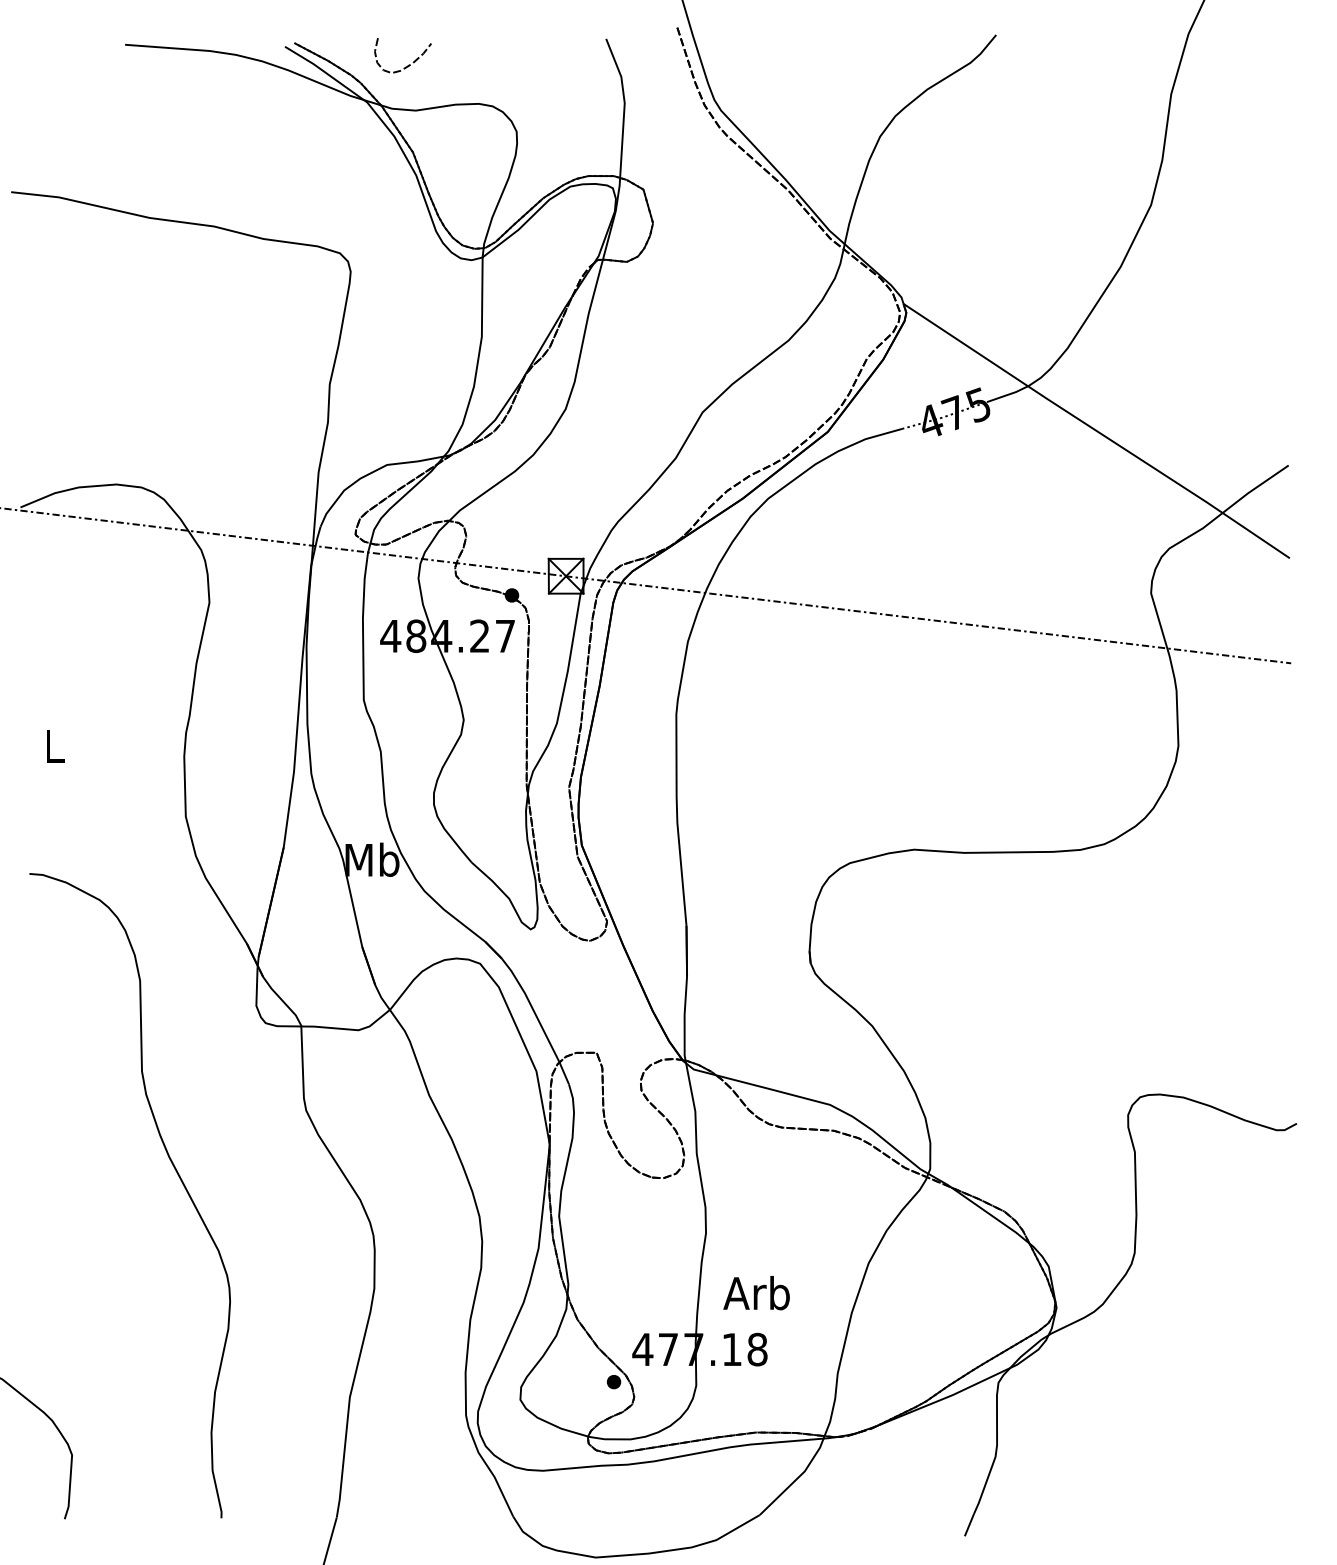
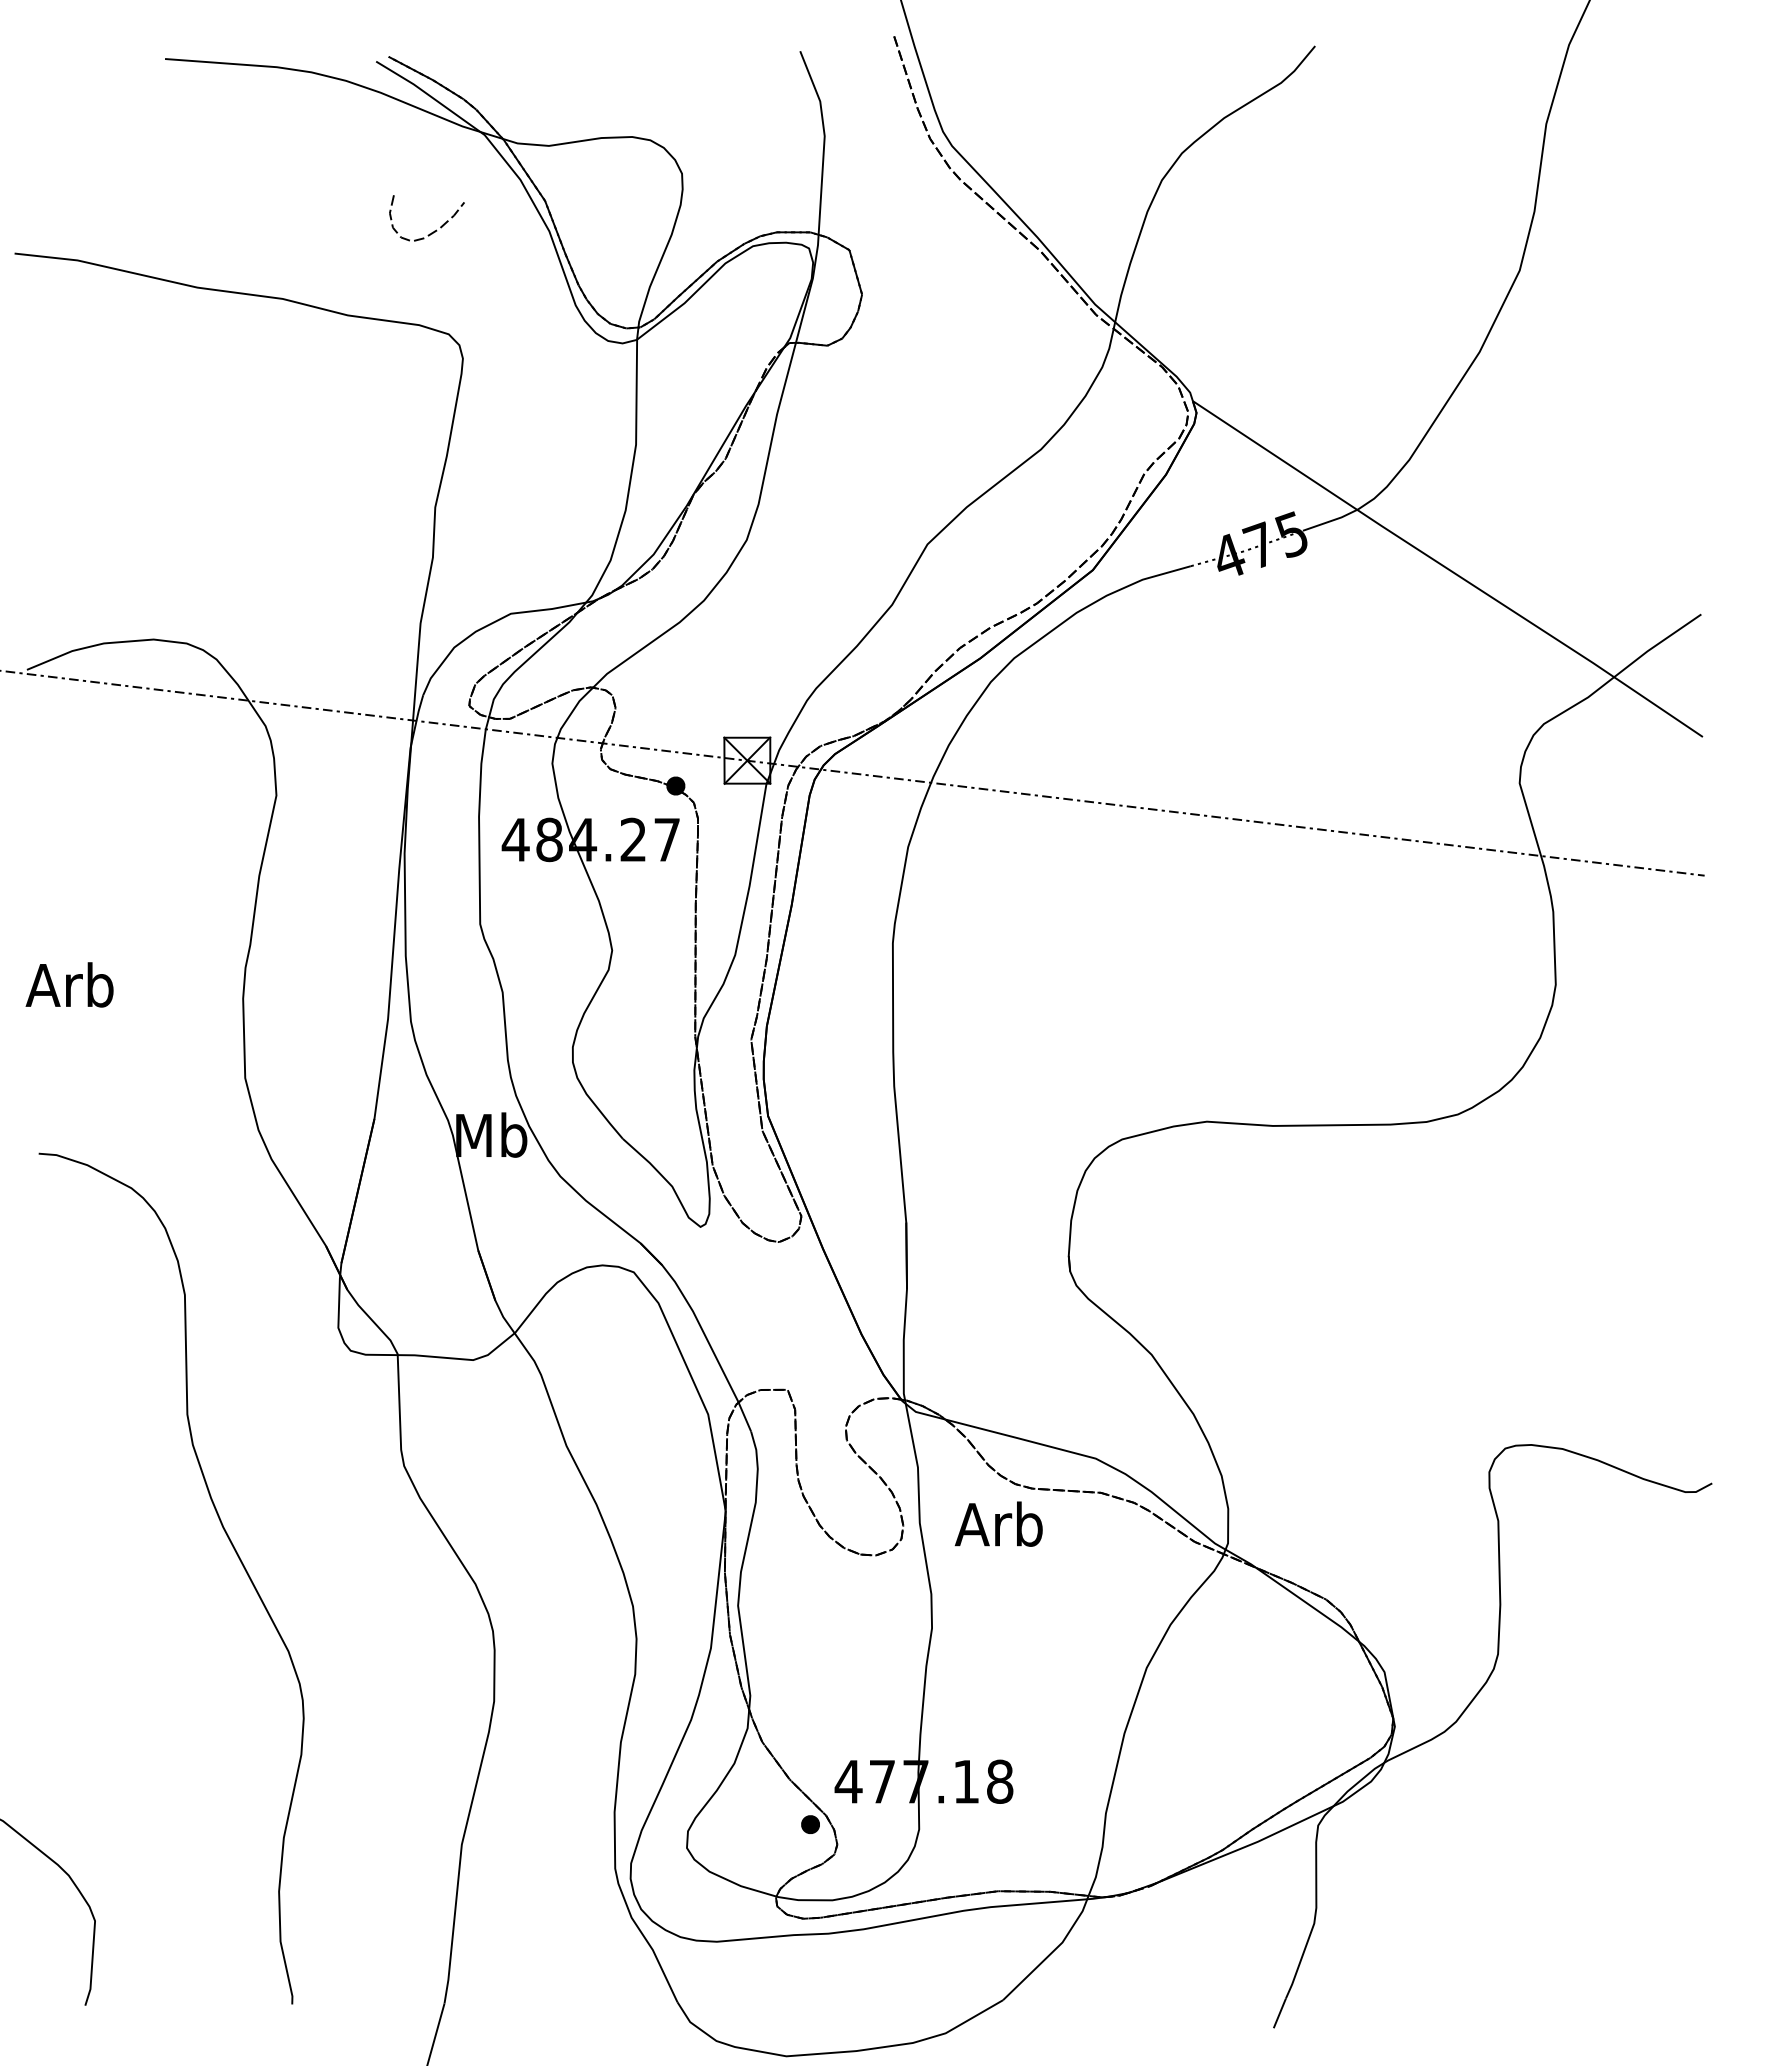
curve: (408, 64) -> (434, 230), moved
text: (52, 745) -> (69, 984), L -> Arb
text: (756, 1292) -> (998, 1523), moved

